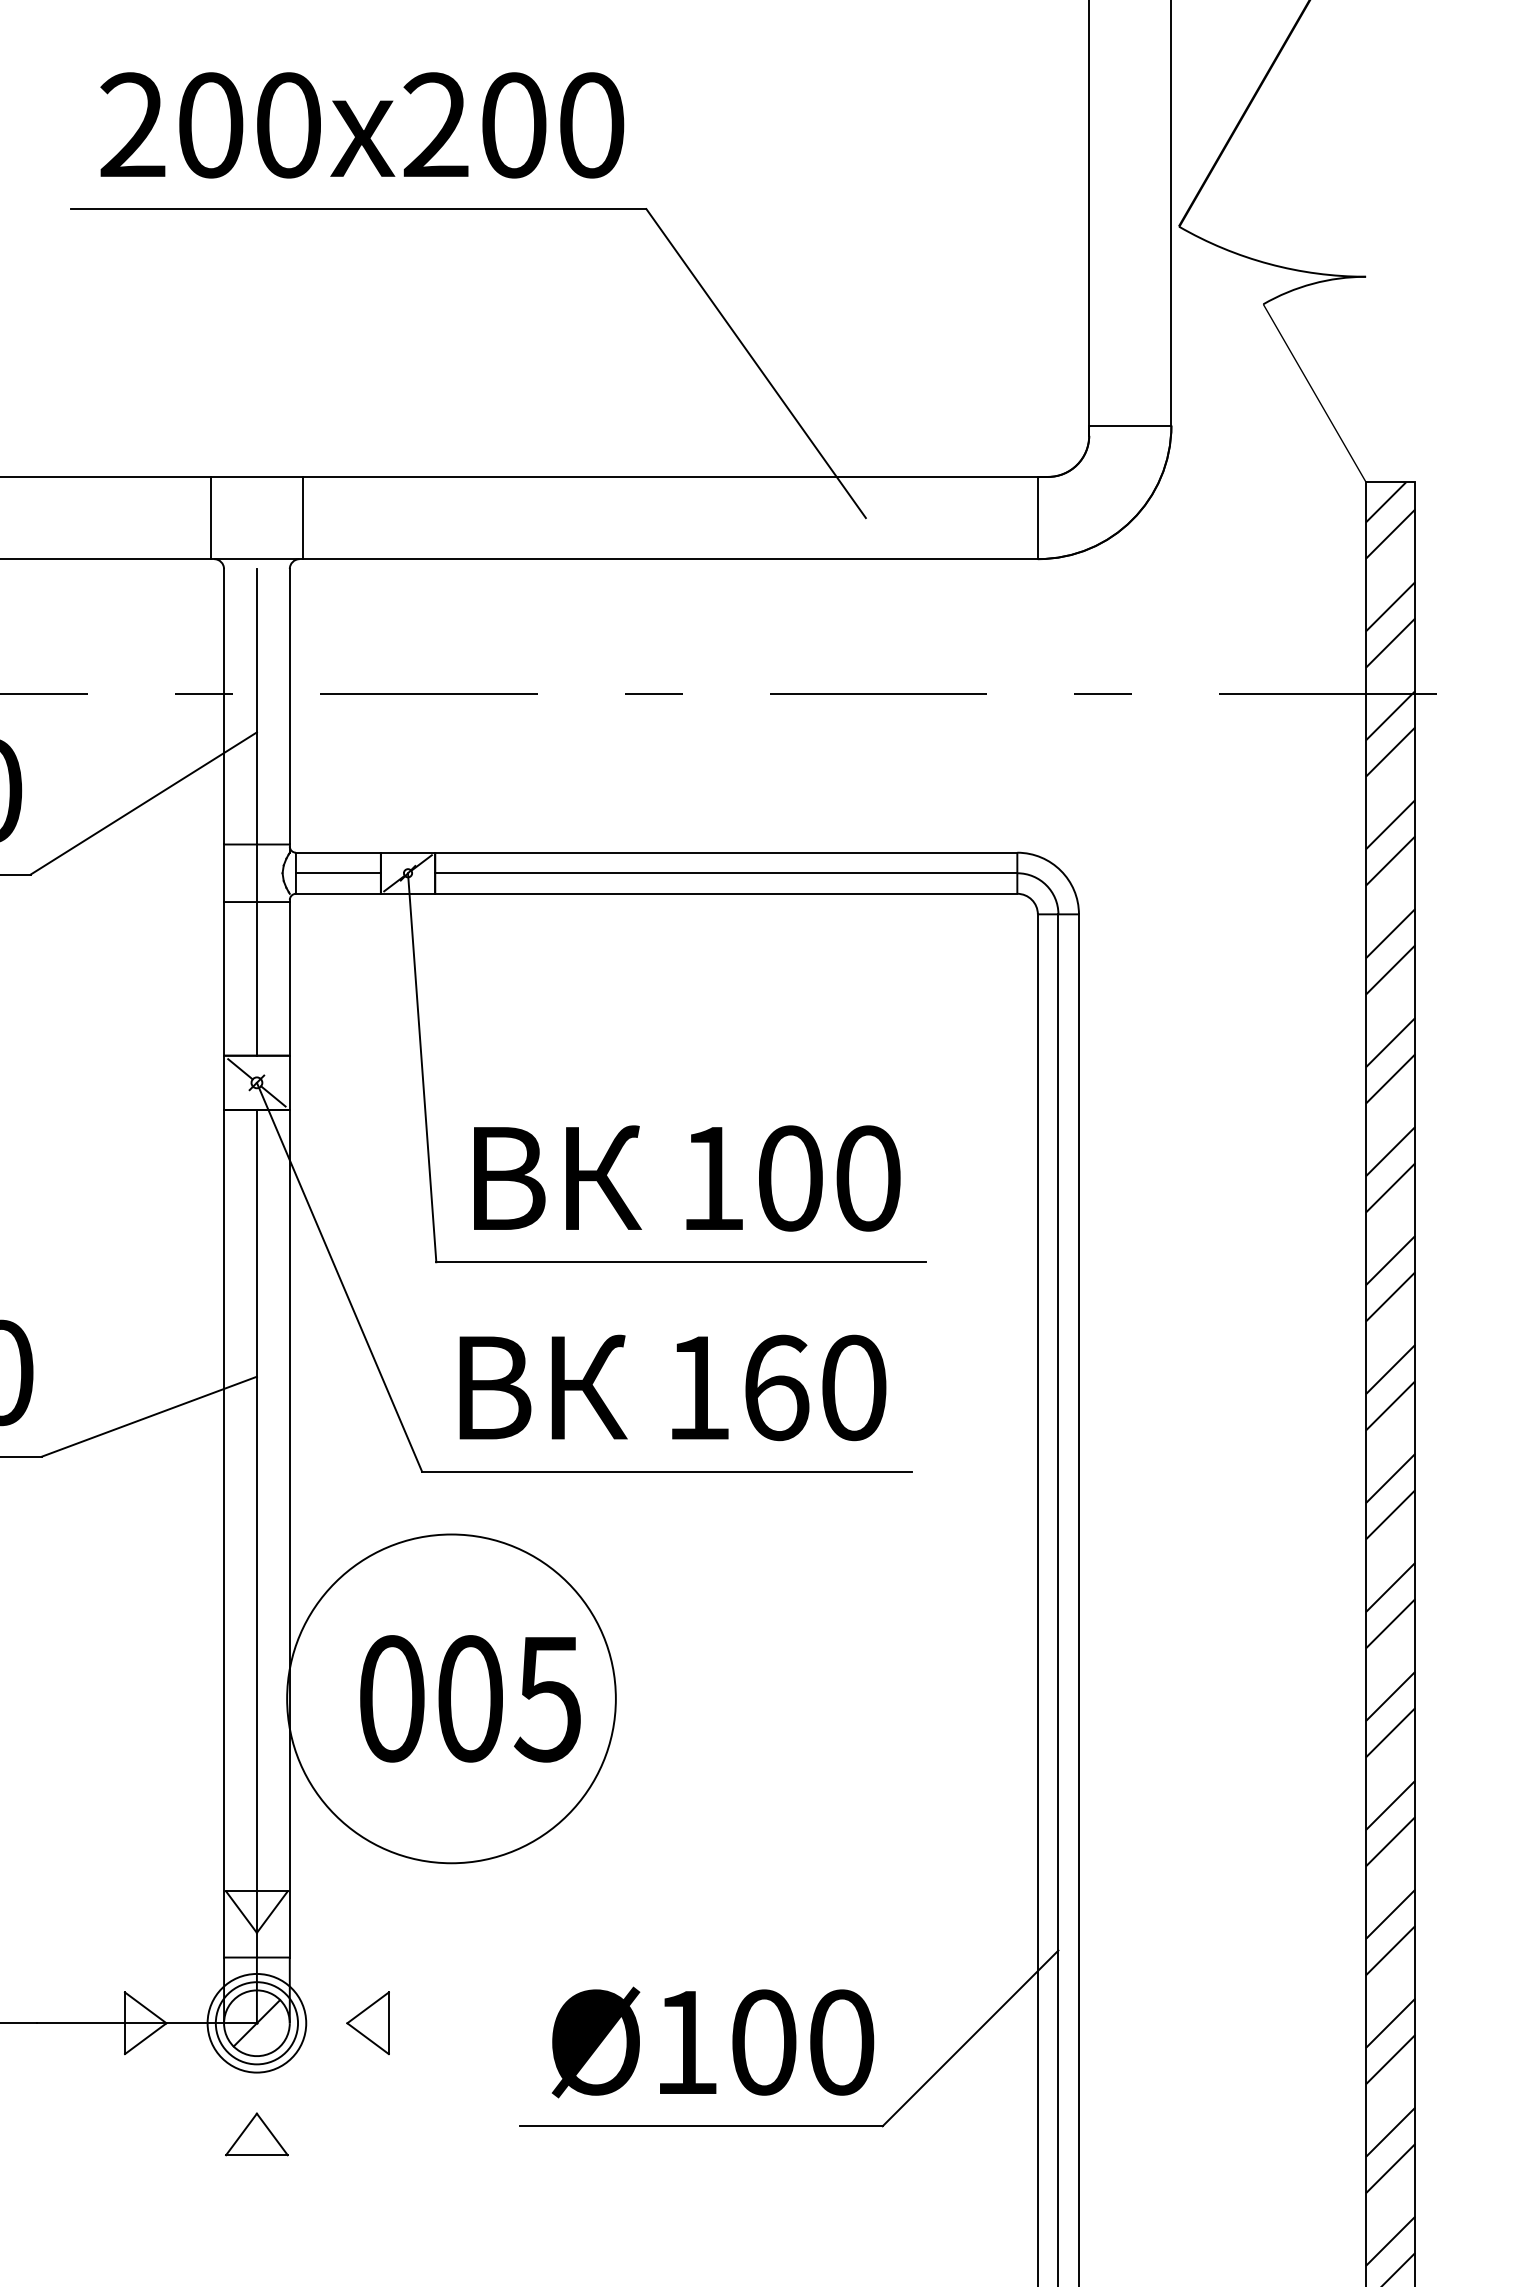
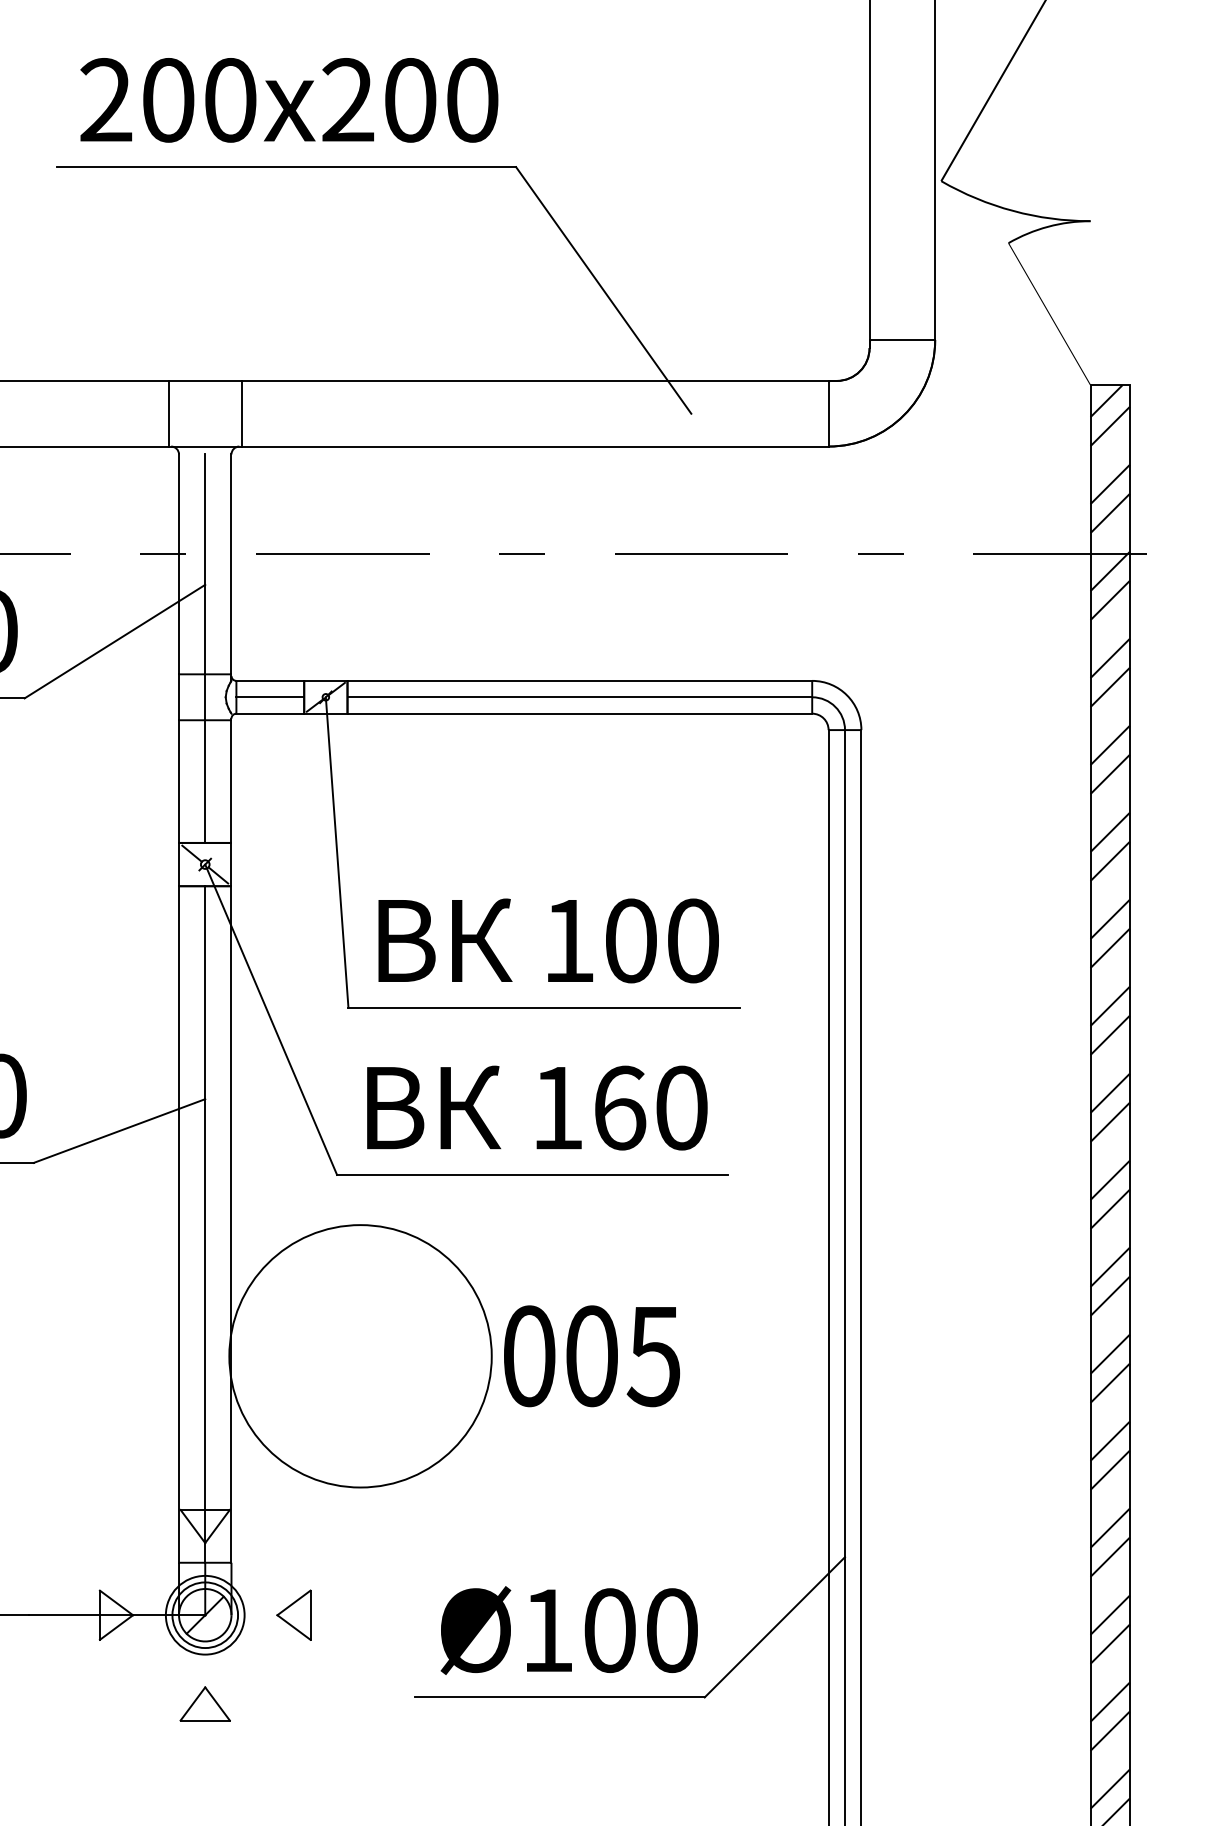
text: (470, 1698) -> (592, 1356), moved

